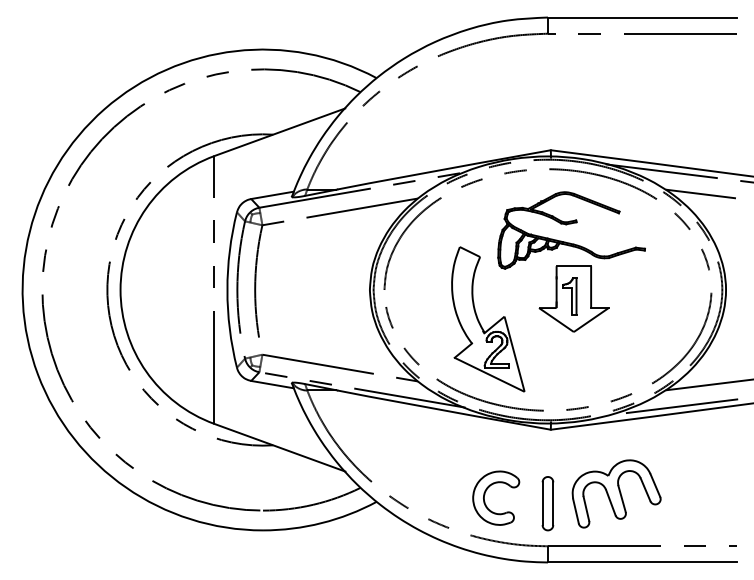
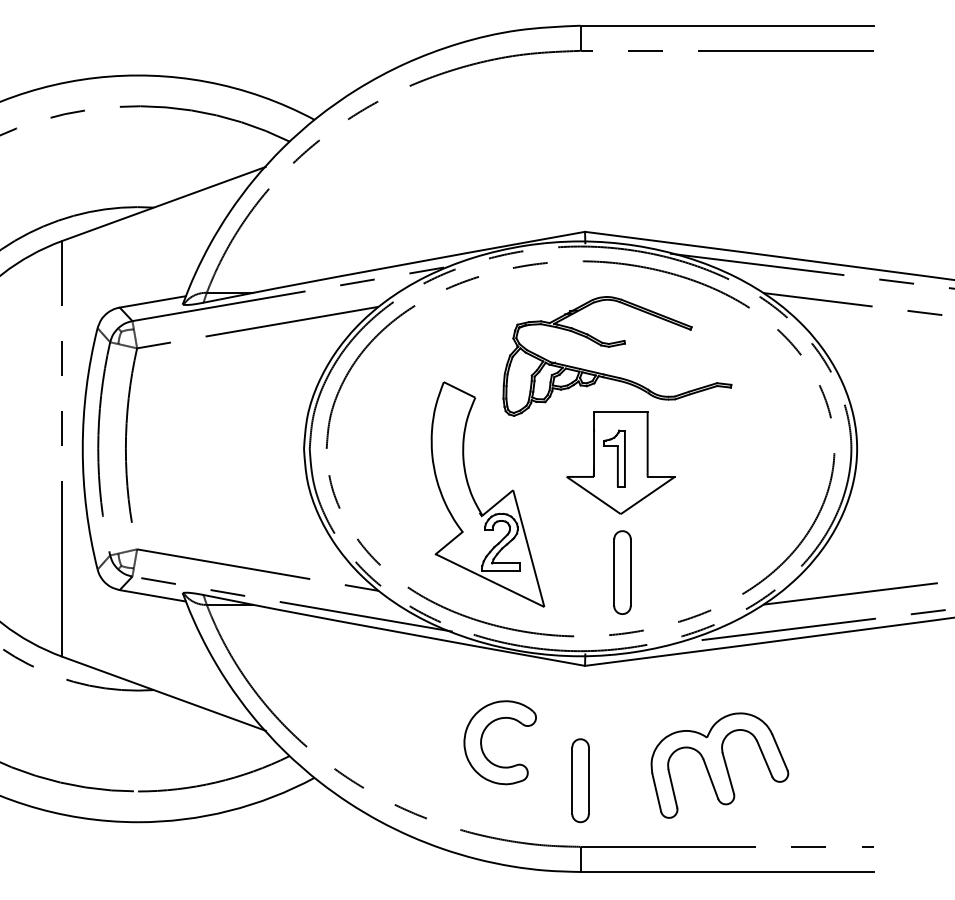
part: (574, 369) -> (621, 572), added
part: (616, 493) -> (719, 764), moved
part: (485, 494) -> (483, 736), moved

